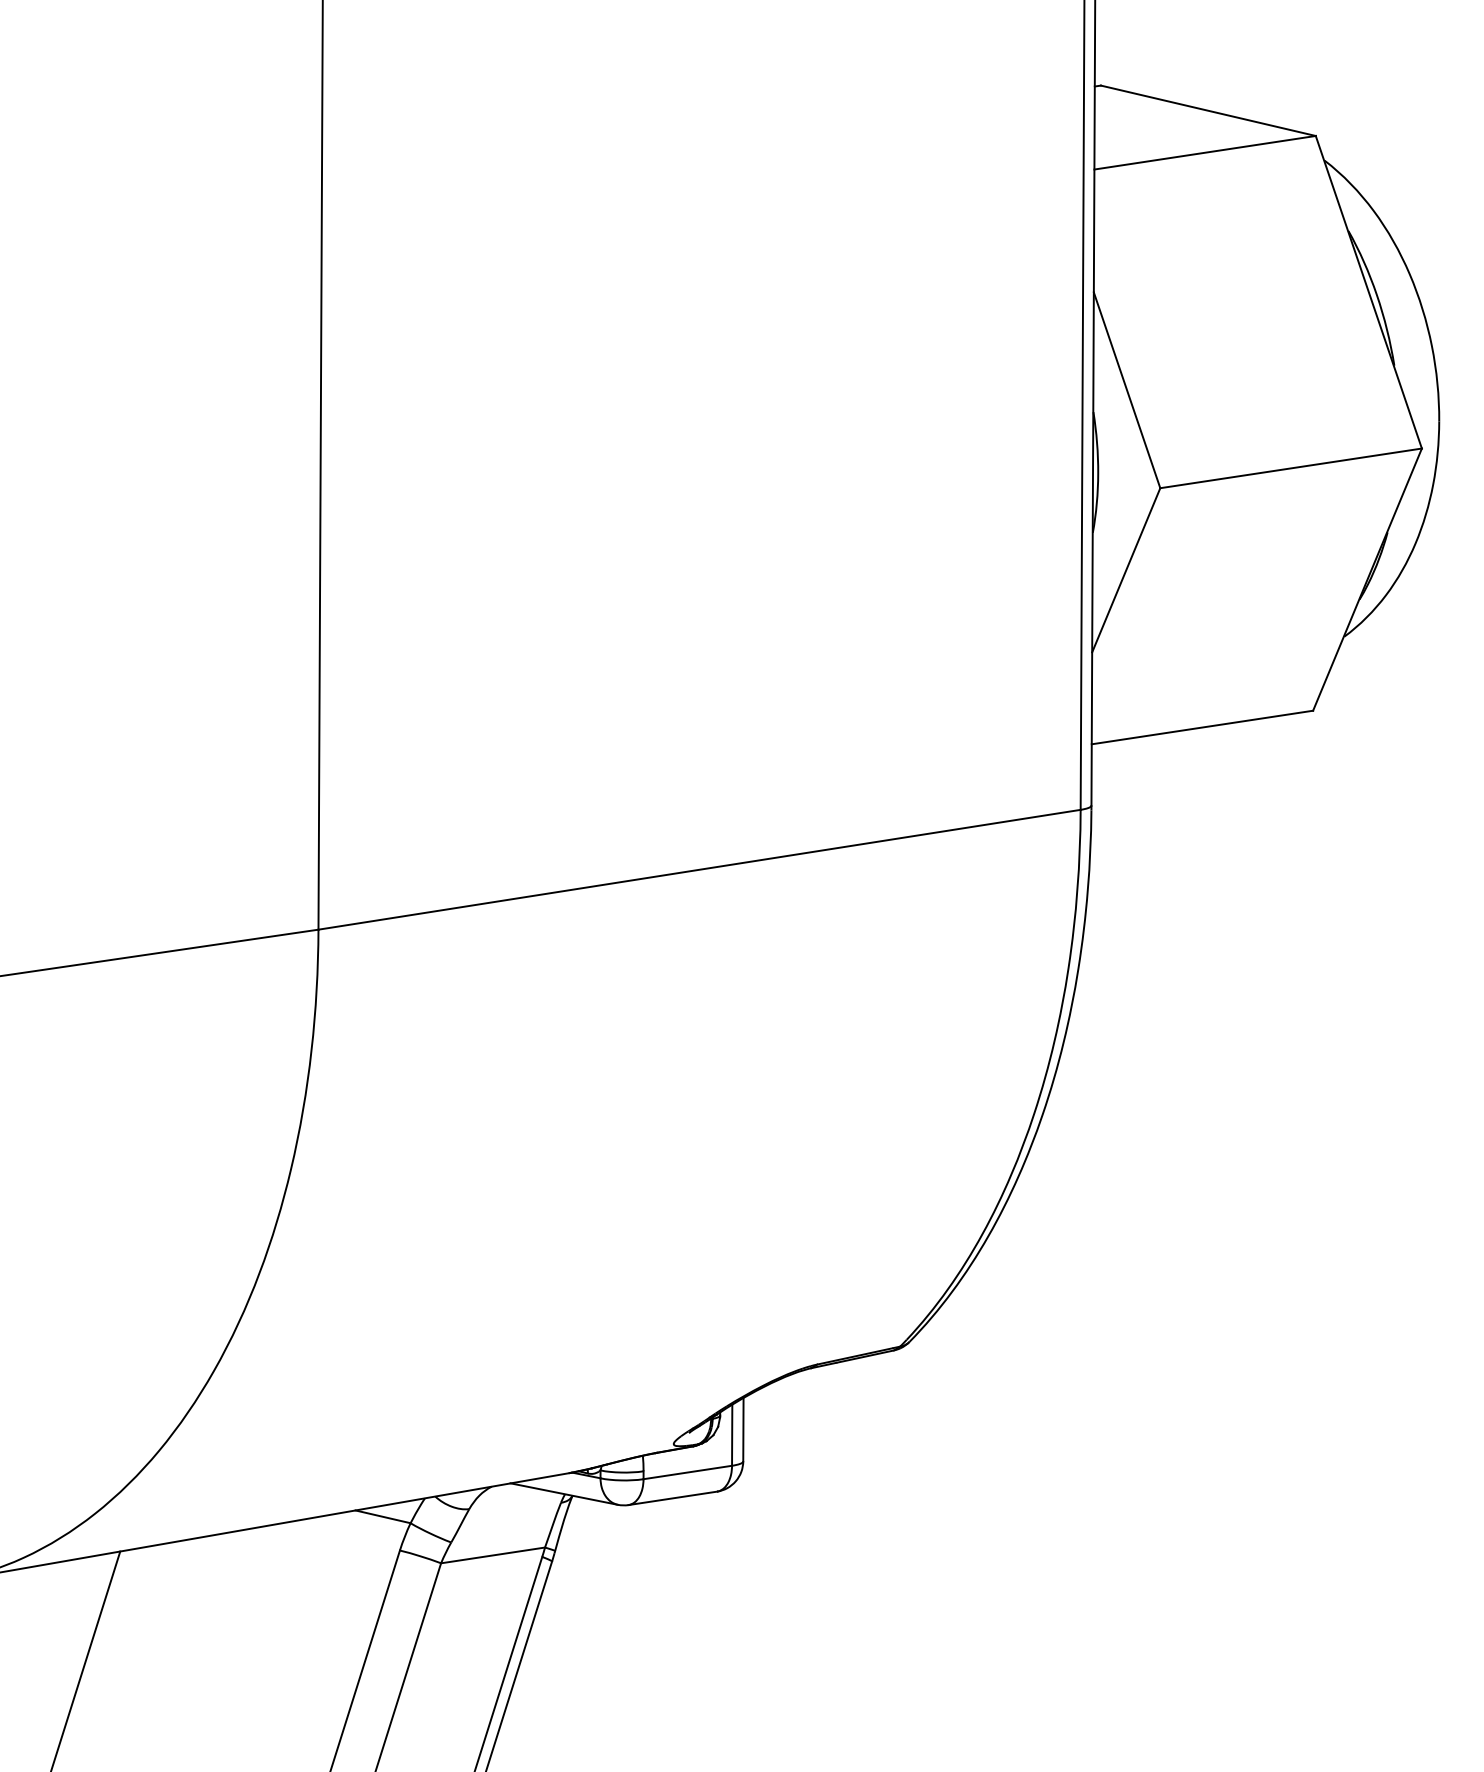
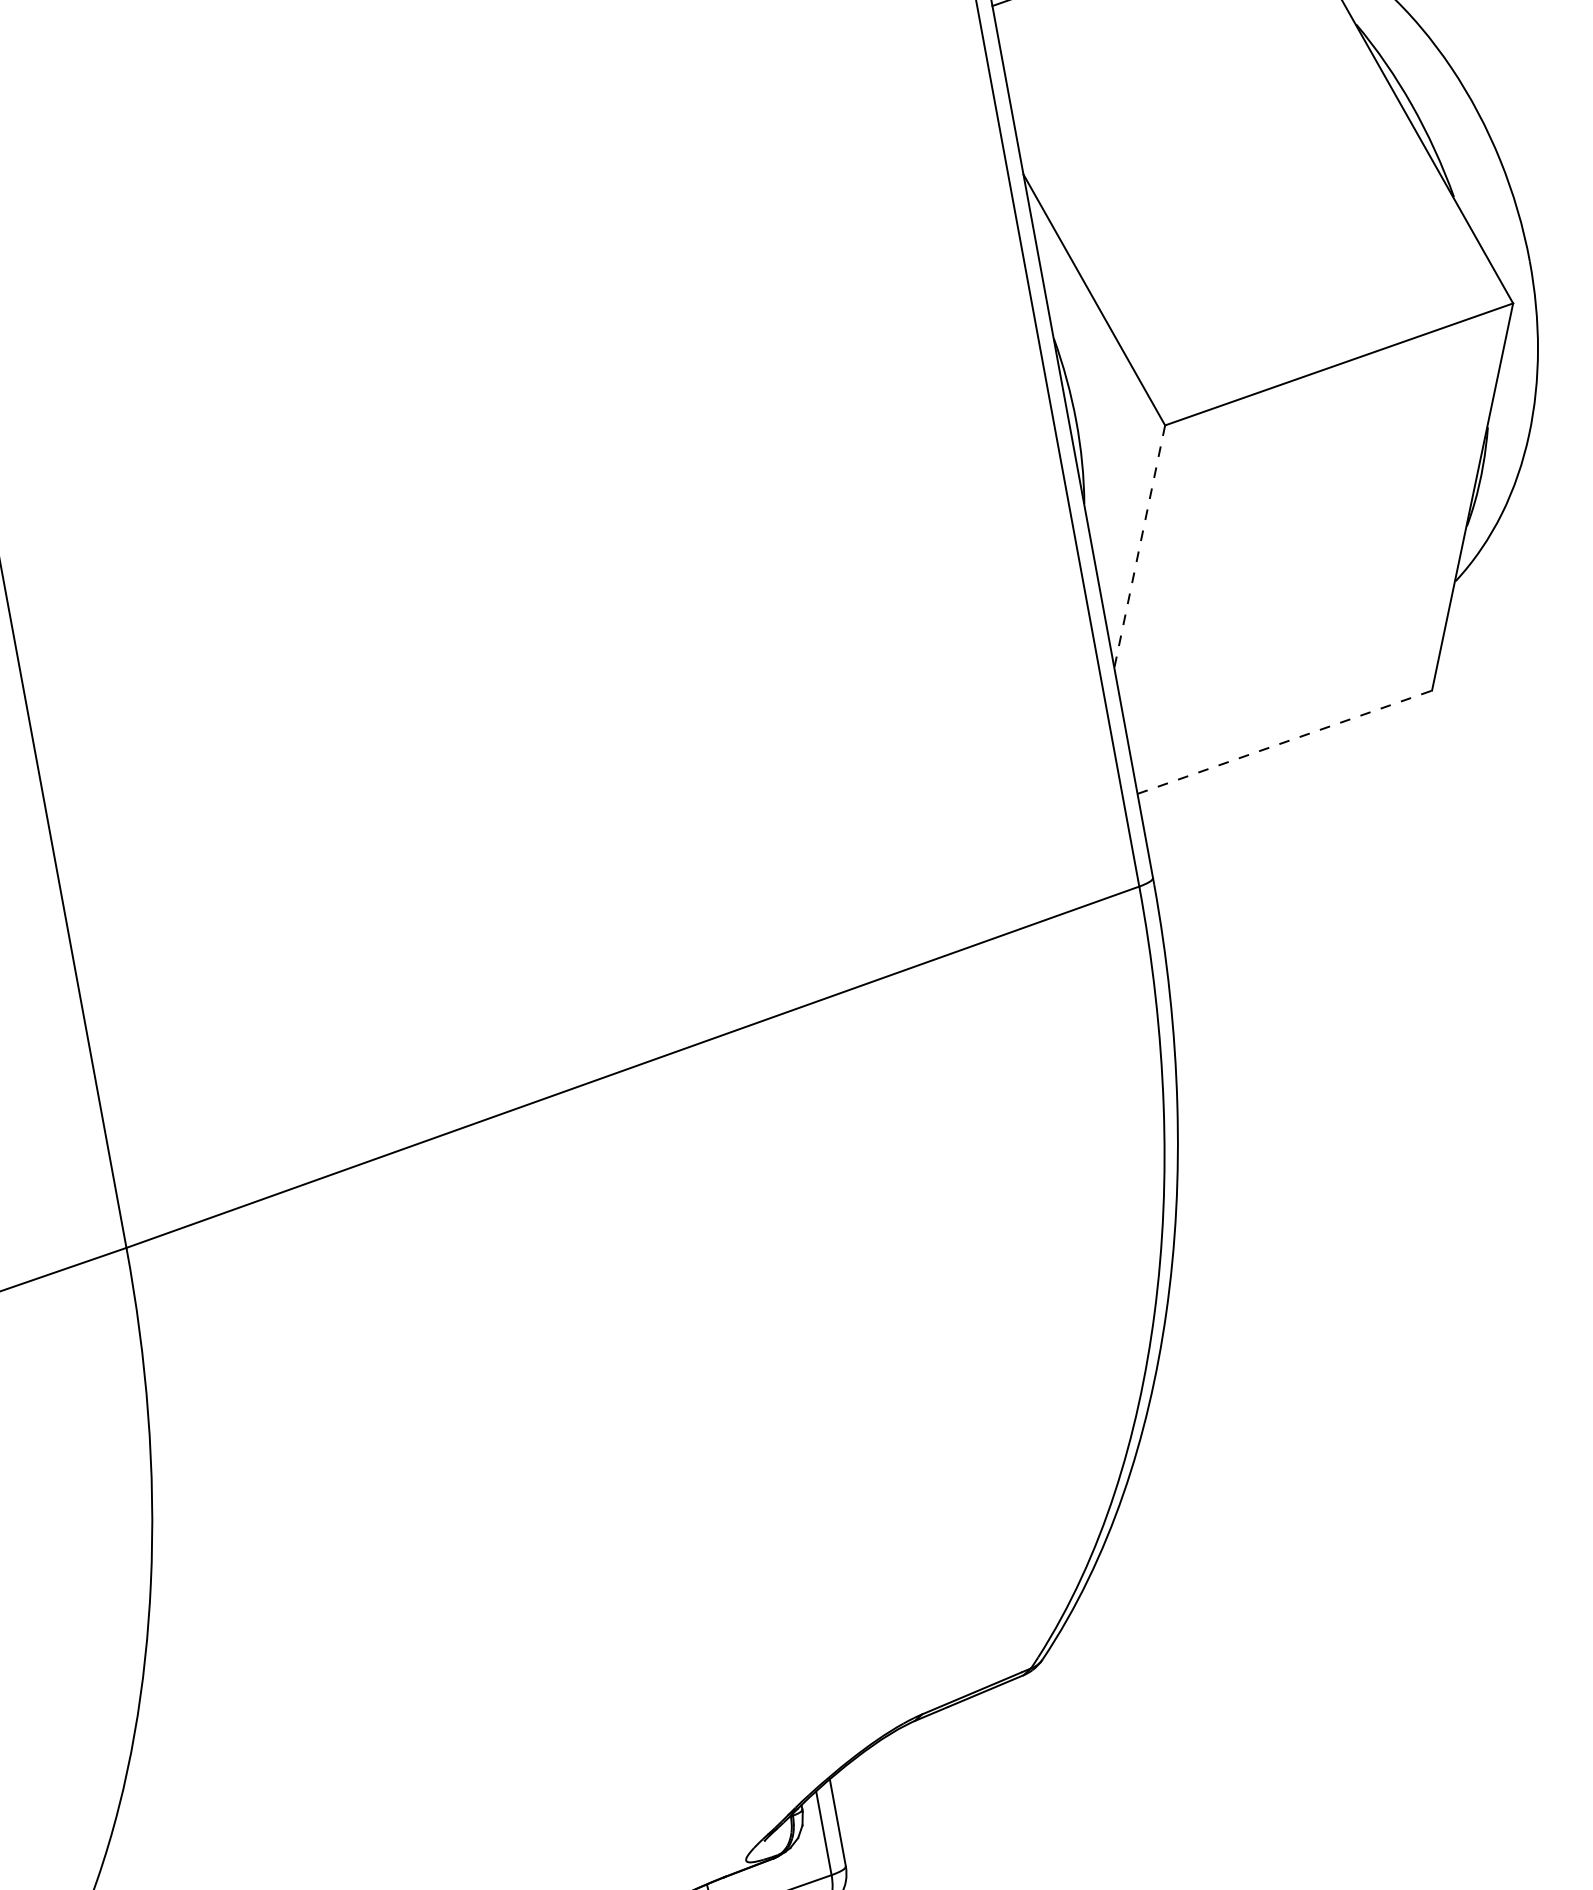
line: (1126, 570) -> (1140, 546), solid -> dashed
line: (1202, 727) -> (1284, 742), solid -> dashed

